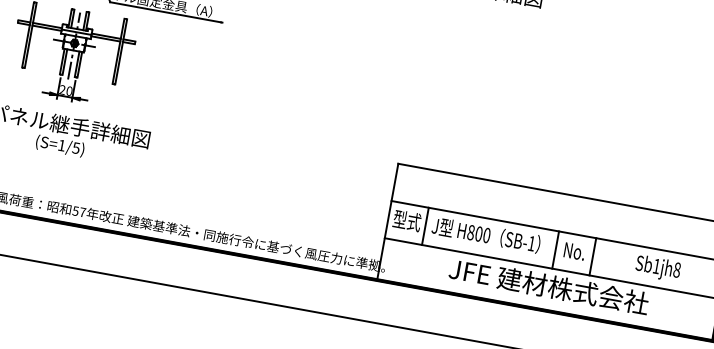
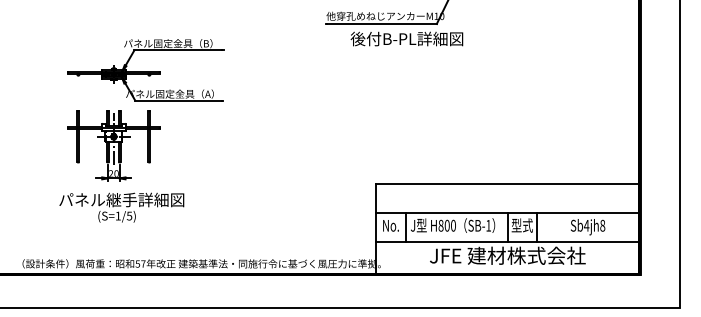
text: (406, 220) -> (390, 225), 型式 -> No.
text: (573, 250) -> (521, 225), No. -> 型式
text: (656, 265) -> (586, 225), Sb1jh8 -> Sb4jh8

